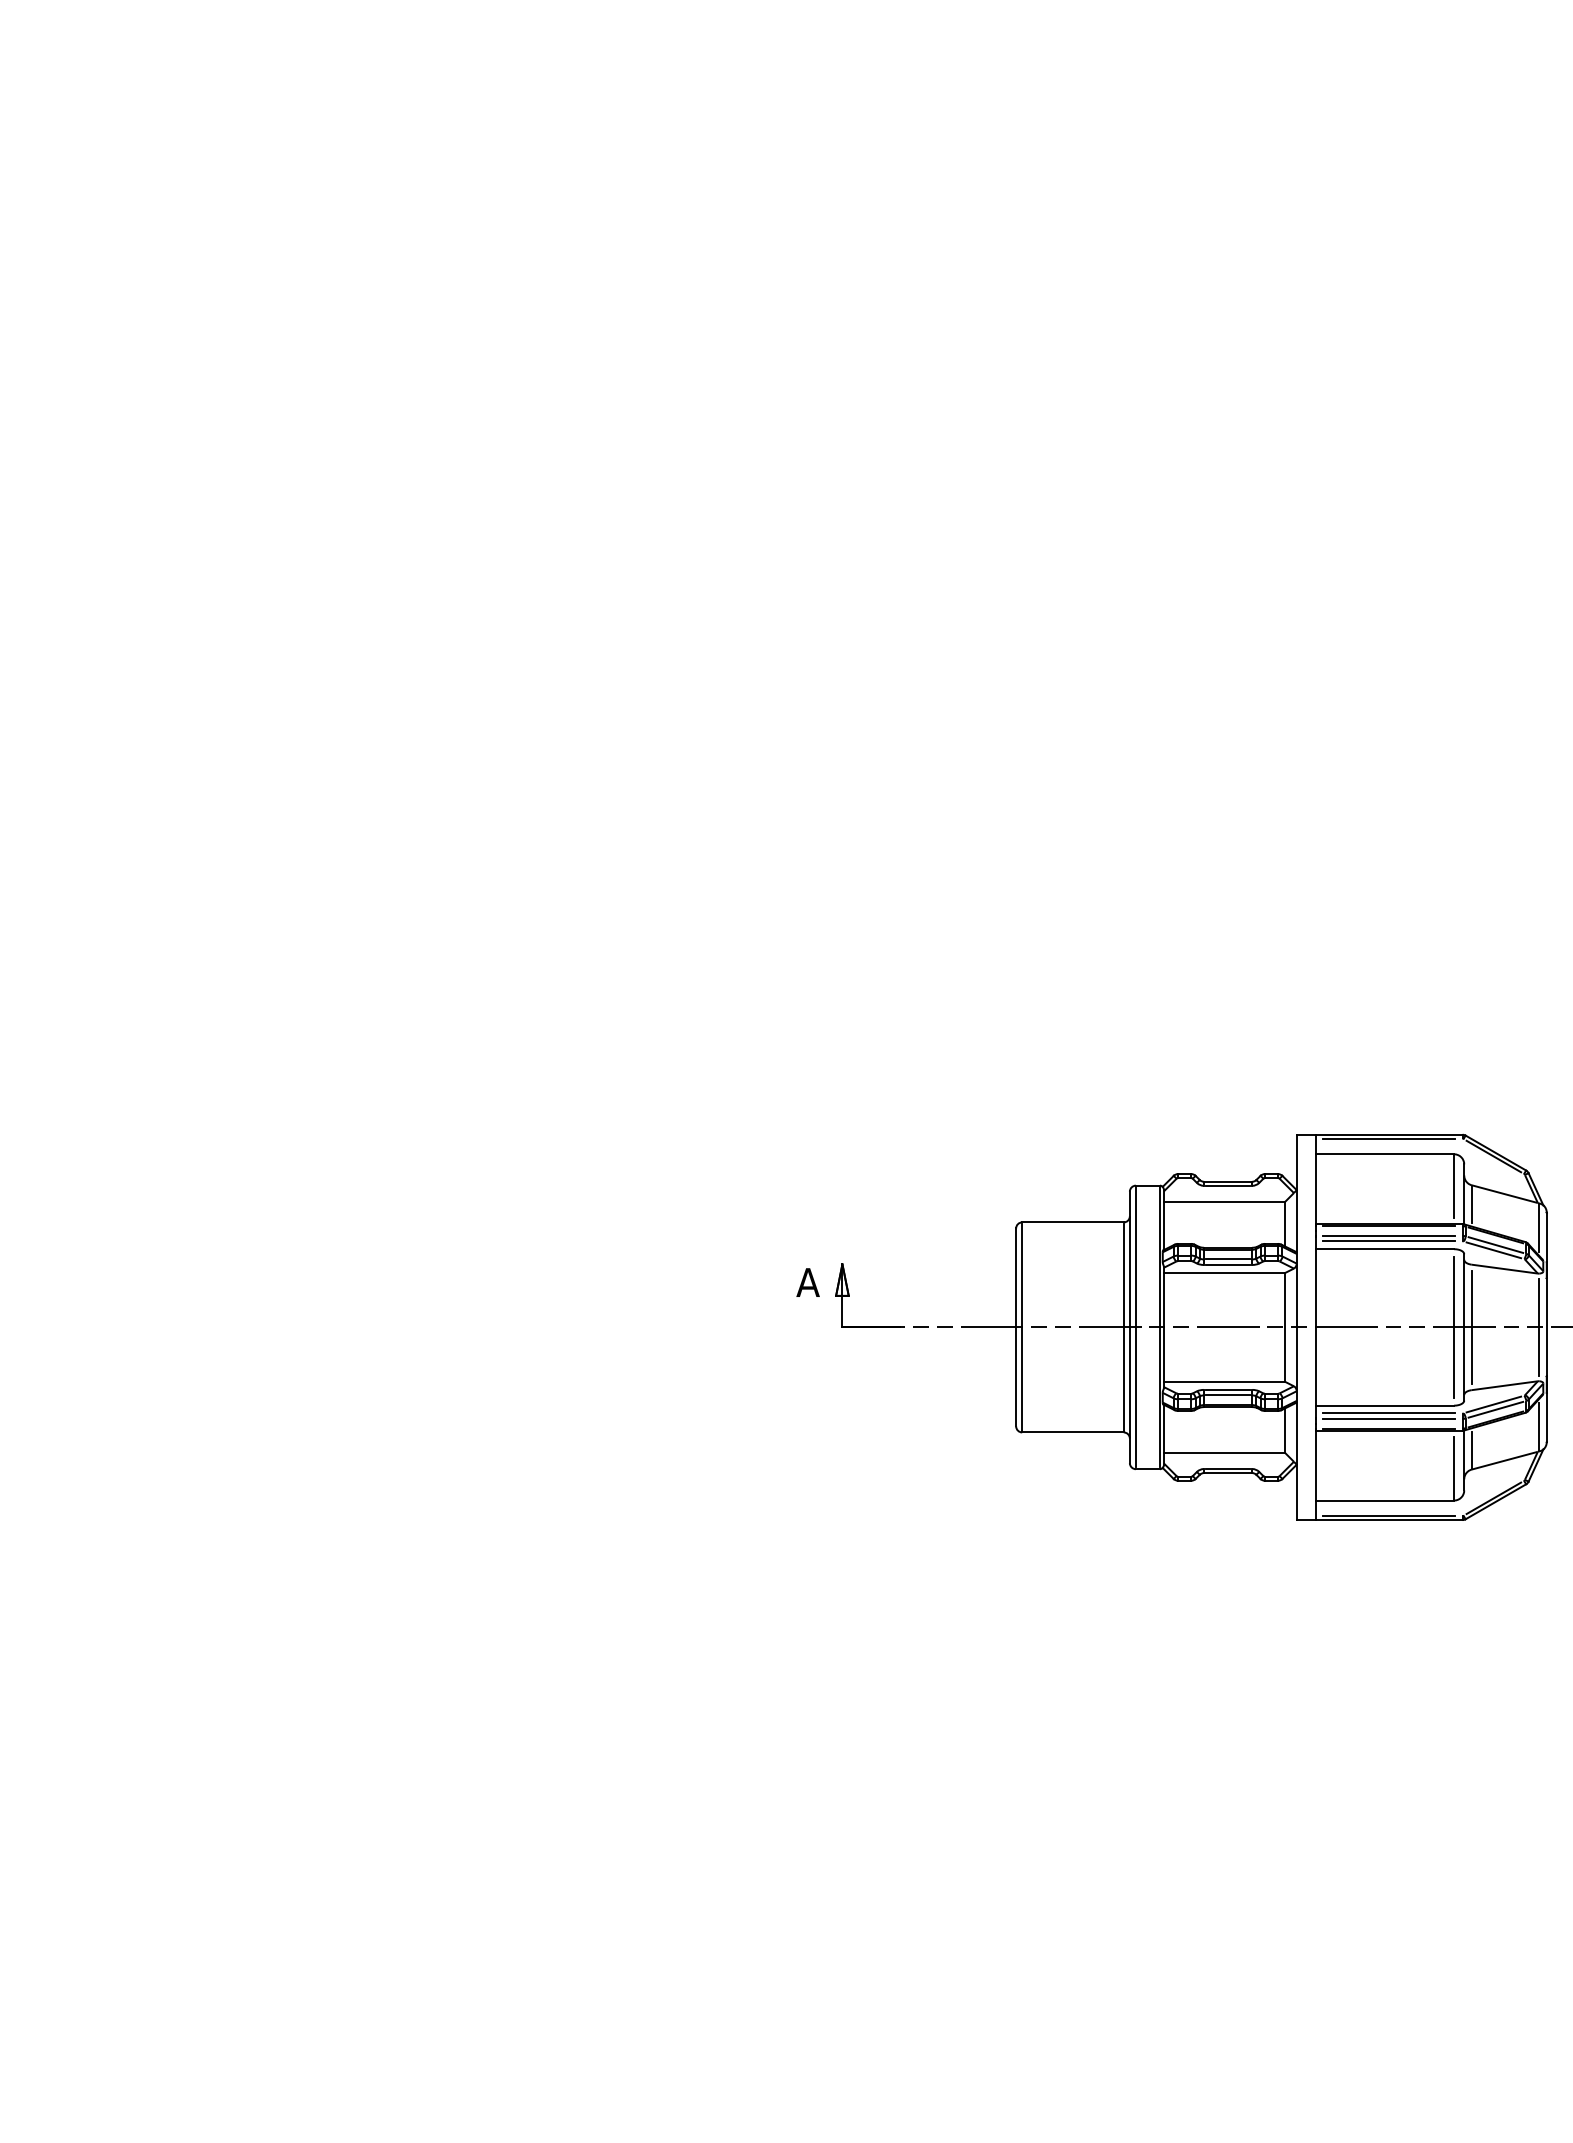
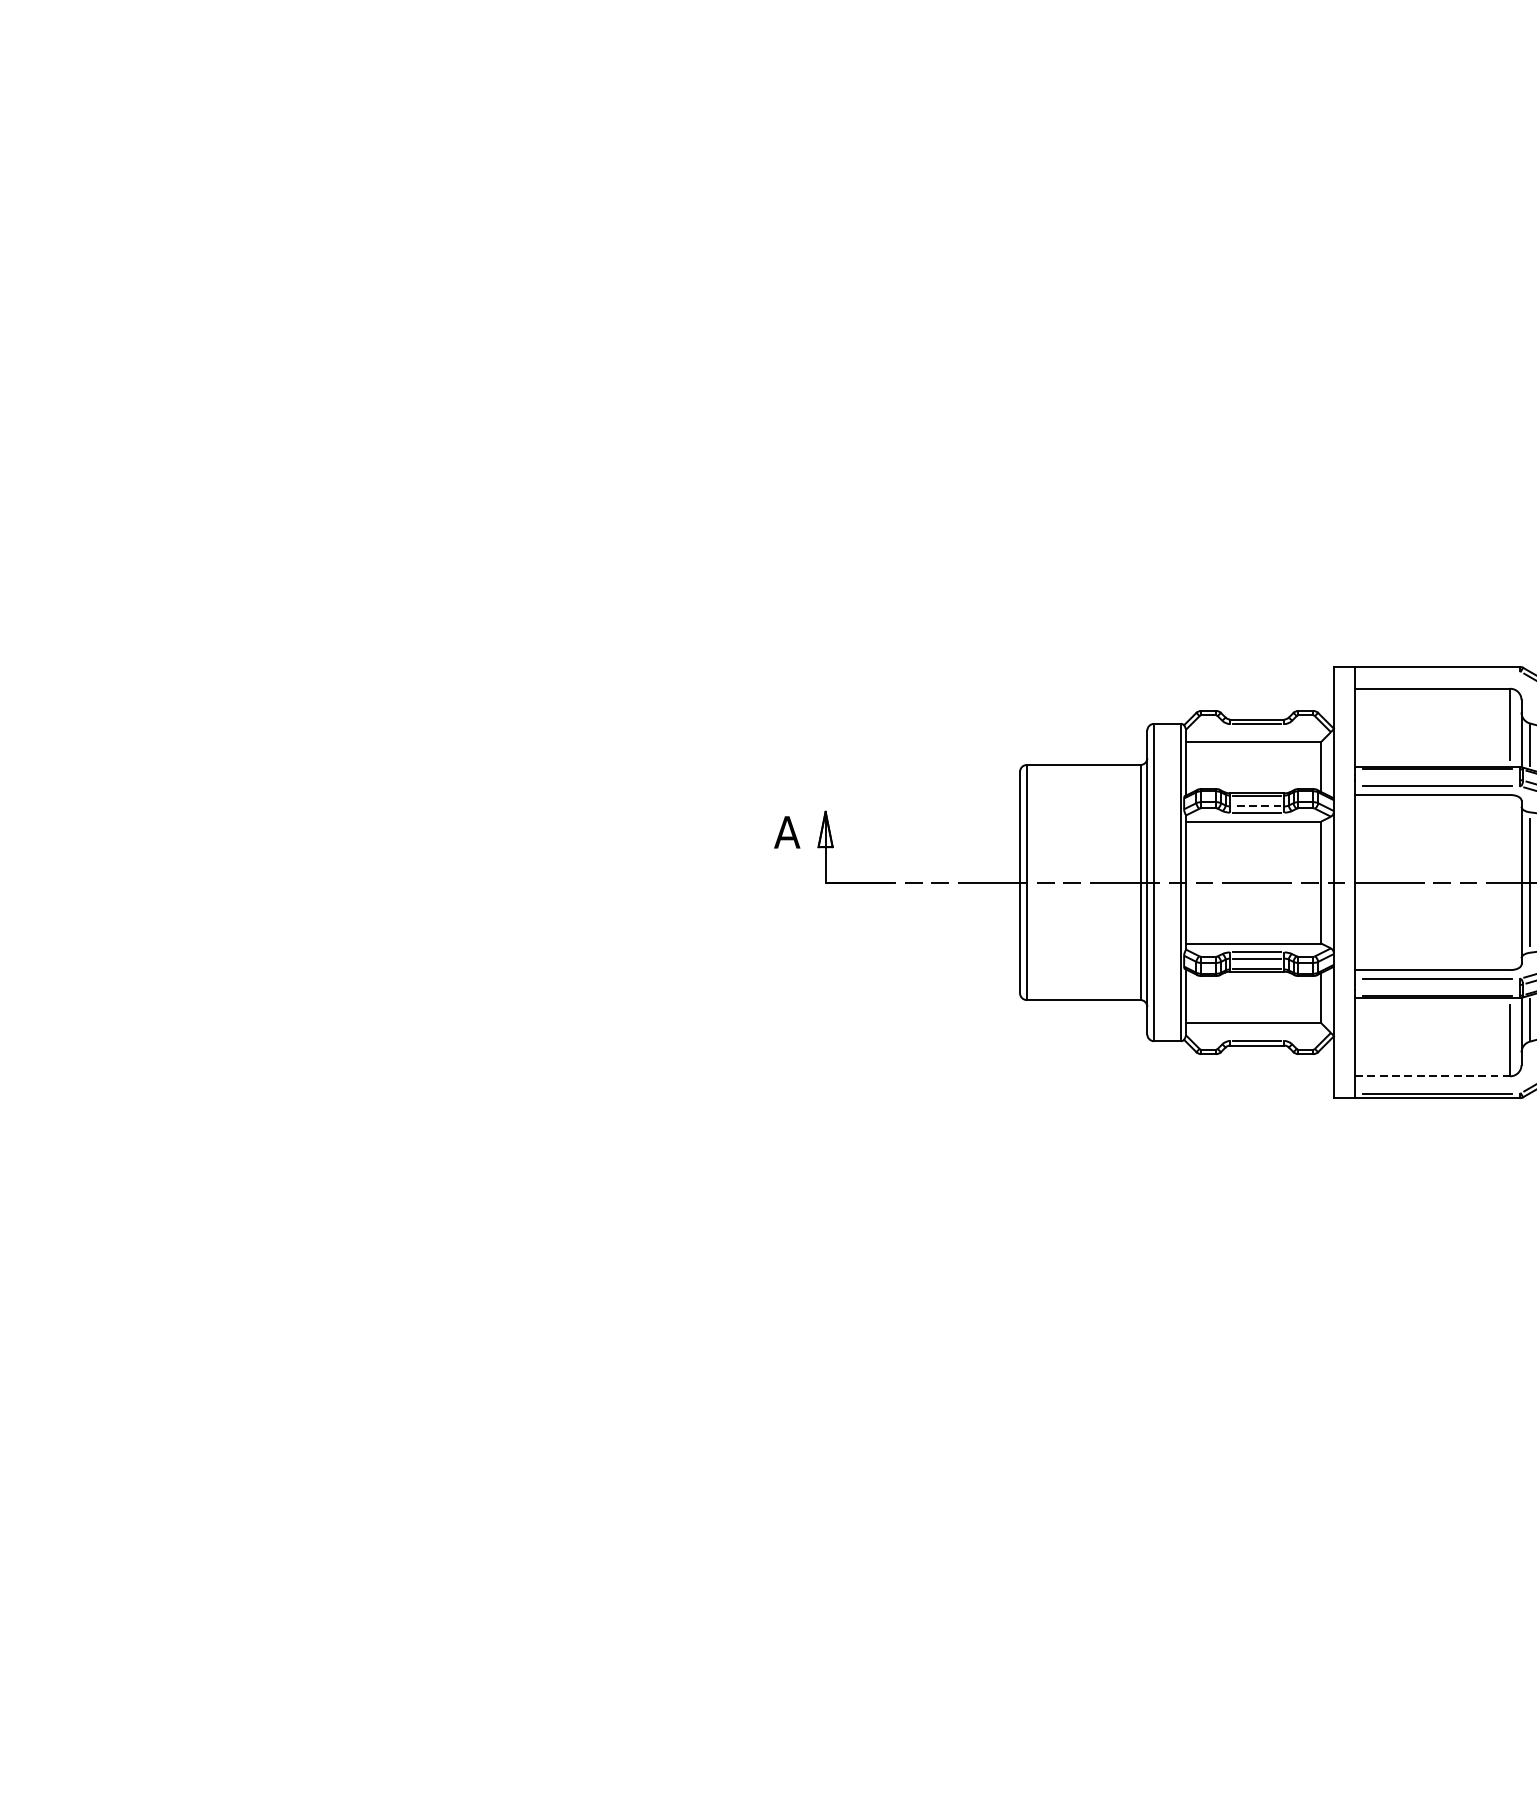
line: (1388, 1138) -> (1436, 671), removed
line: (1388, 1235) -> (1436, 779), removed
line: (1228, 1259) -> (1257, 806), solid -> dashed
line: (1454, 1327) -> (1510, 882), removed
line: (1388, 1418) -> (1436, 984), removed
line: (1385, 1500) -> (1433, 1076), solid -> dashed

